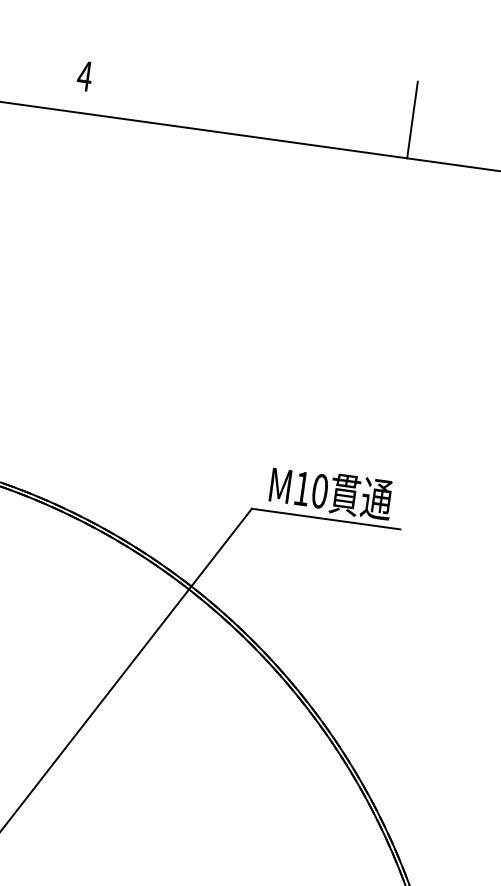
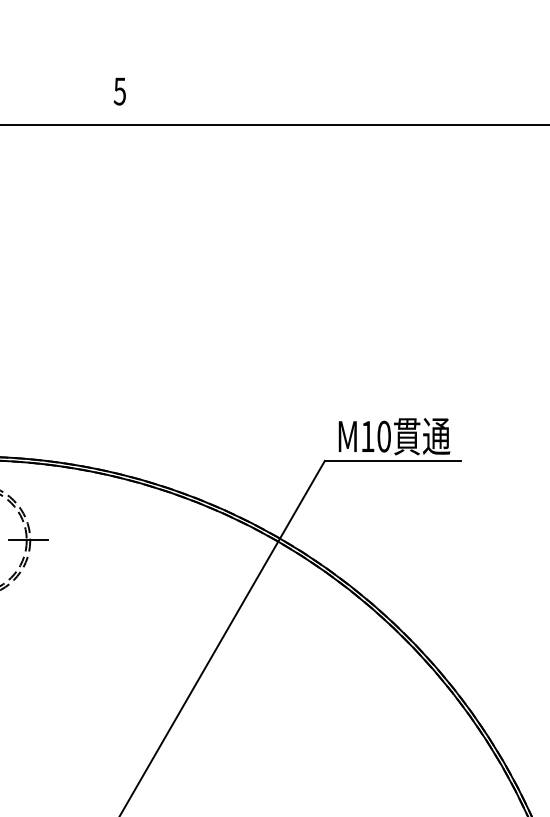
text: (84, 76) -> (119, 91), 4 -> 5
line: (412, 119) -> (421, 89), removed

